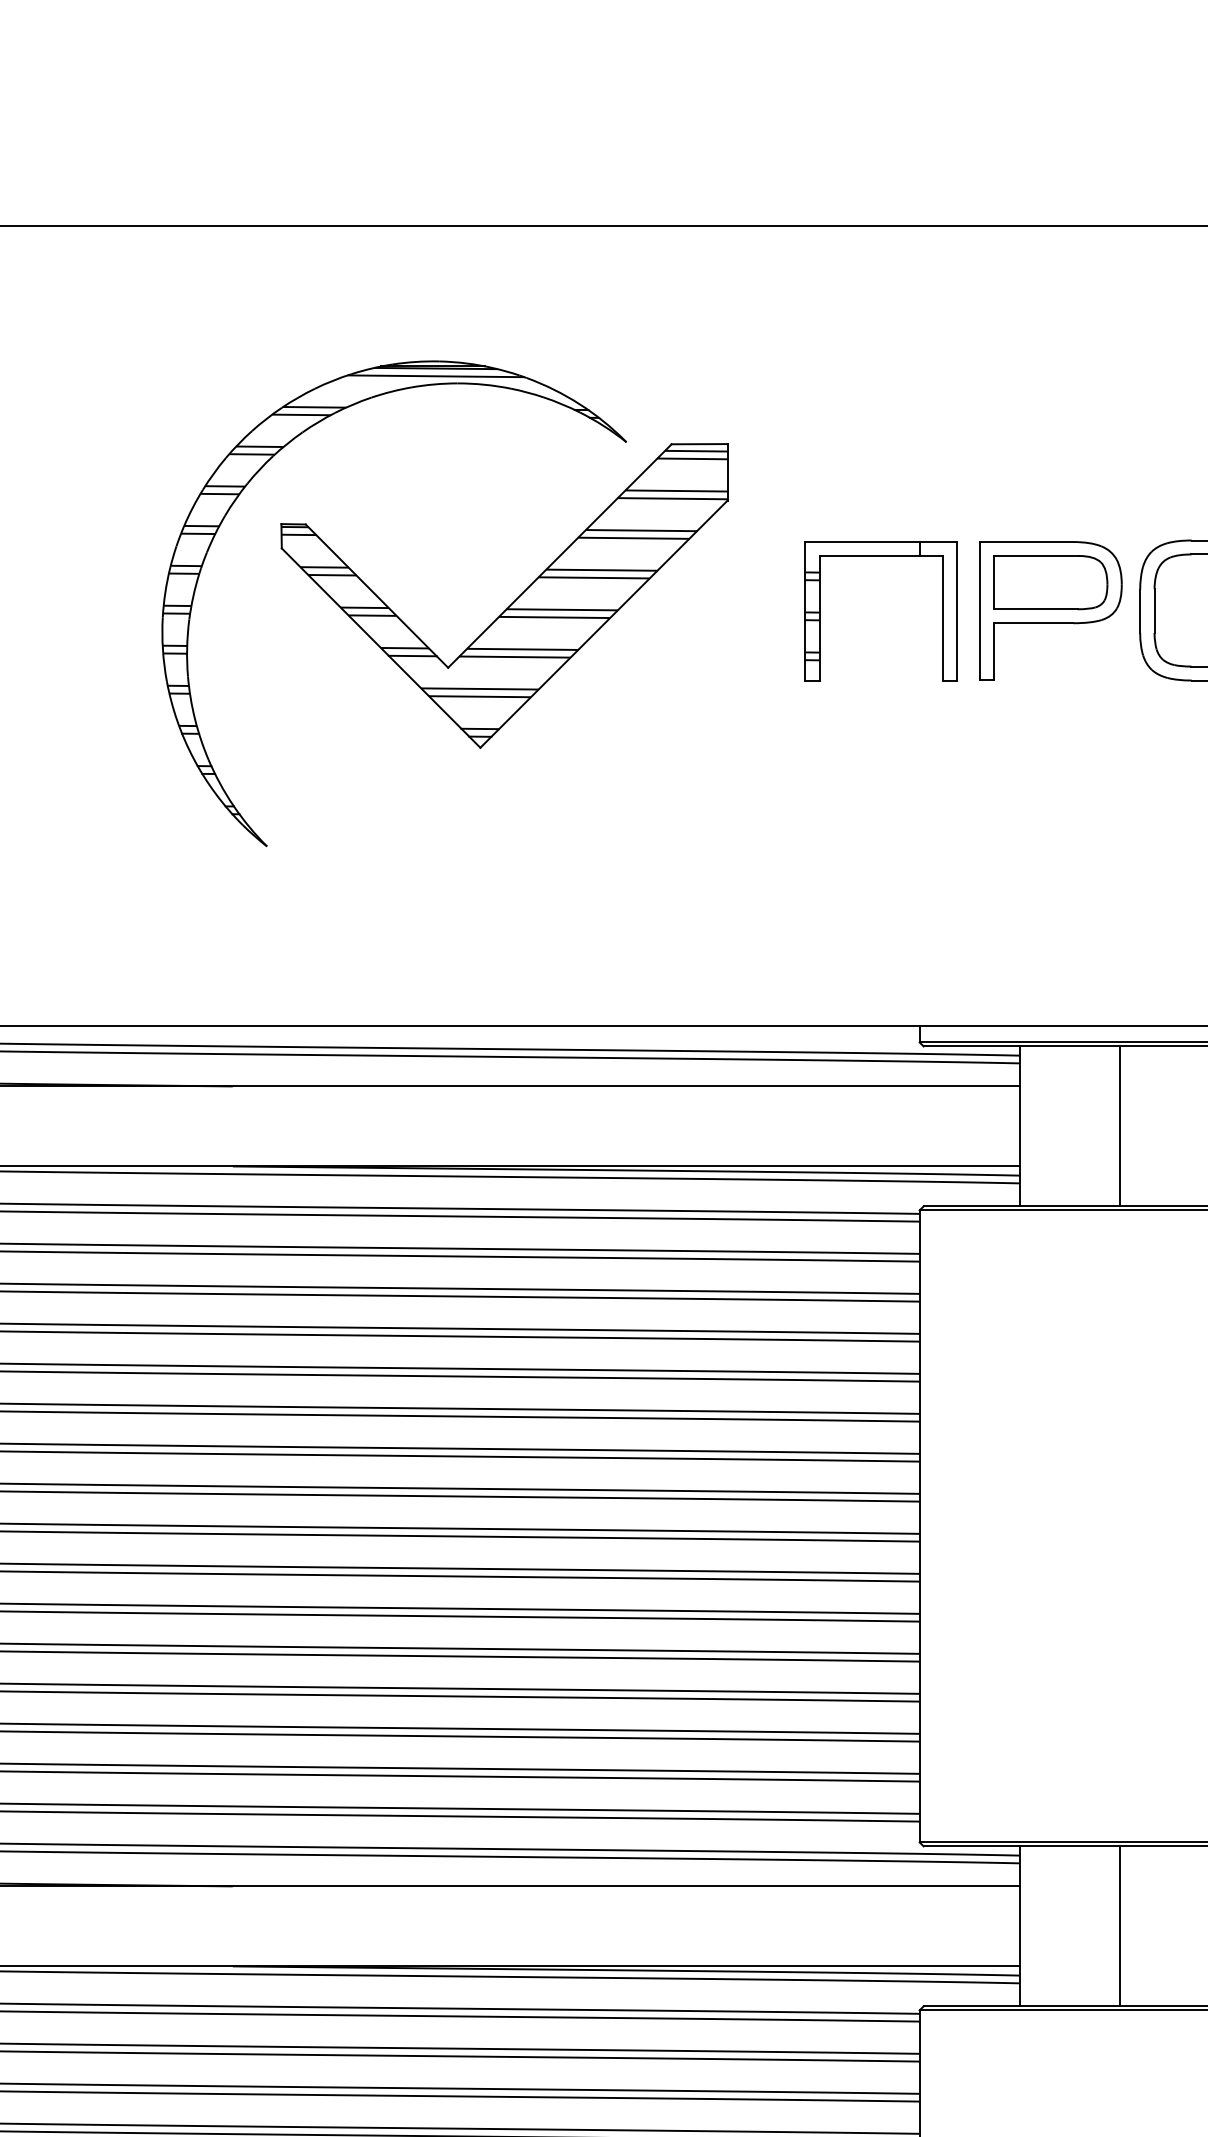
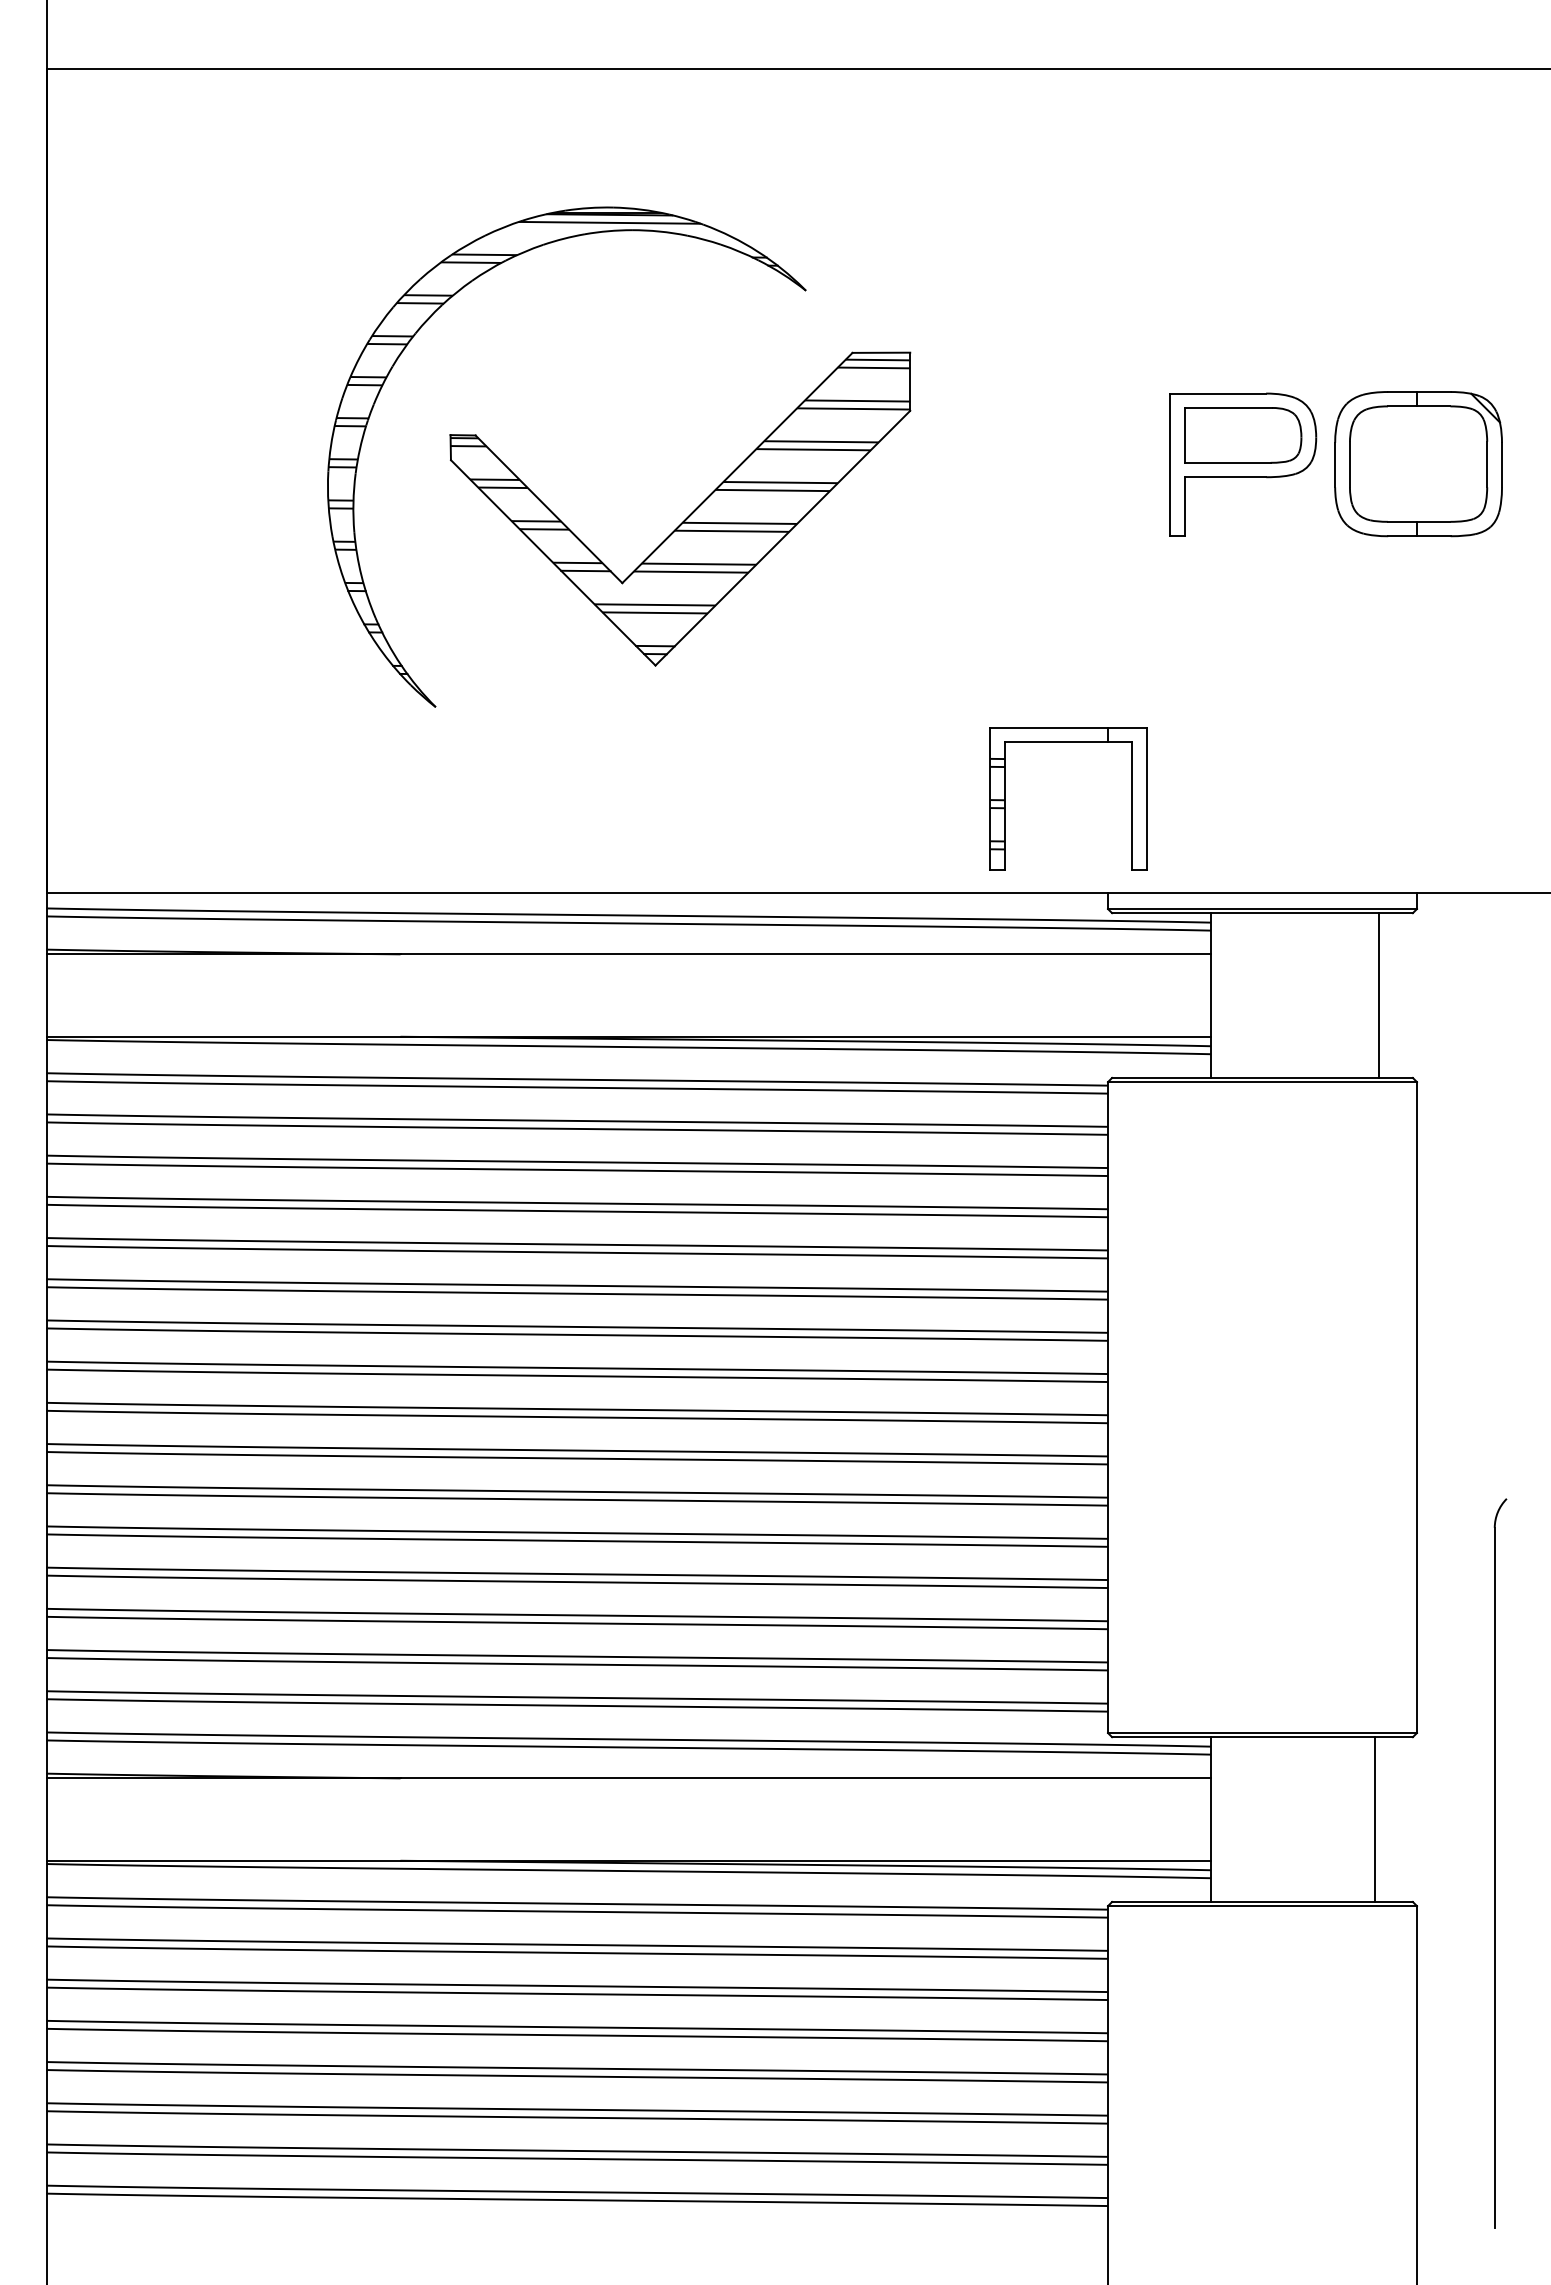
part: (881, 556) -> (1068, 742), moved
part: (512, 602) -> (688, 515), moved
line: (1119, 1126) -> (1378, 995), moved
line: (1119, 1926) -> (1374, 1819), moved

